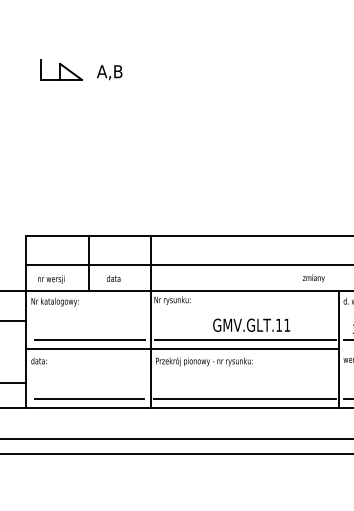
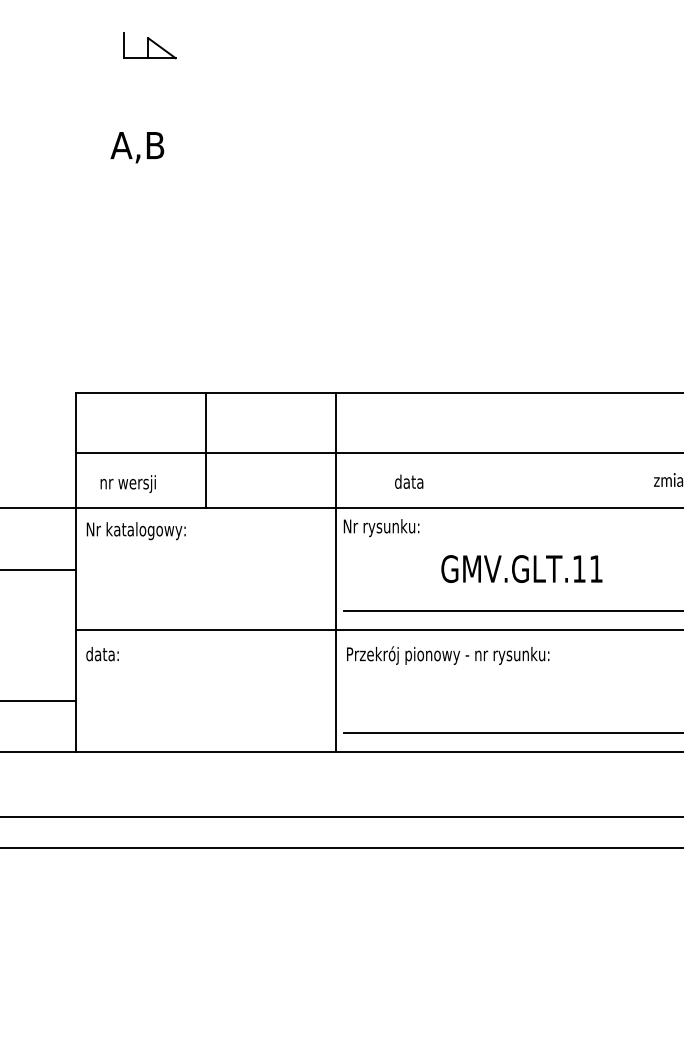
part: (61, 69) -> (149, 44), size x0.6
text: (109, 72) -> (136, 147), moved
text: (113, 278) -> (408, 481), moved
text: (251, 324) -> (521, 567), moved
line: (89, 340) -> (208, 611), removed
line: (89, 398) -> (208, 732), removed

